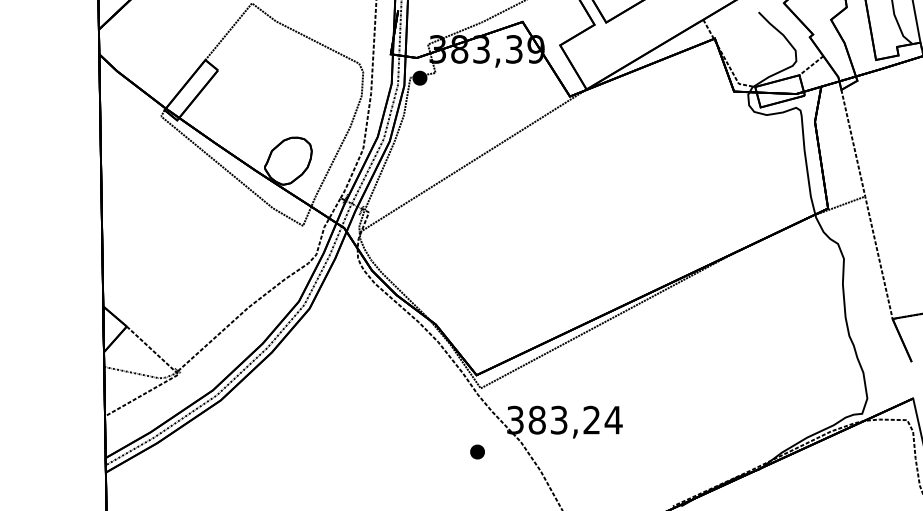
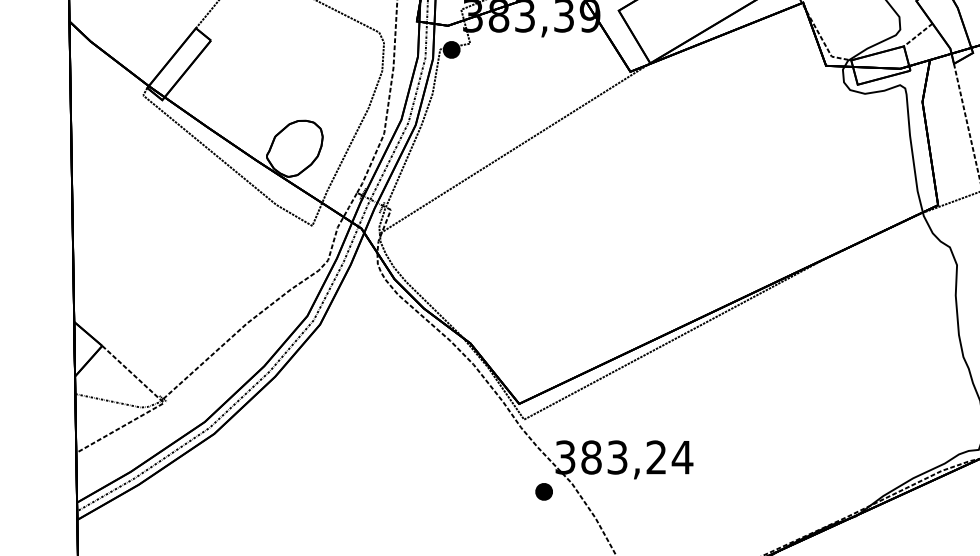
part: (477, 451) -> (544, 491), moved

